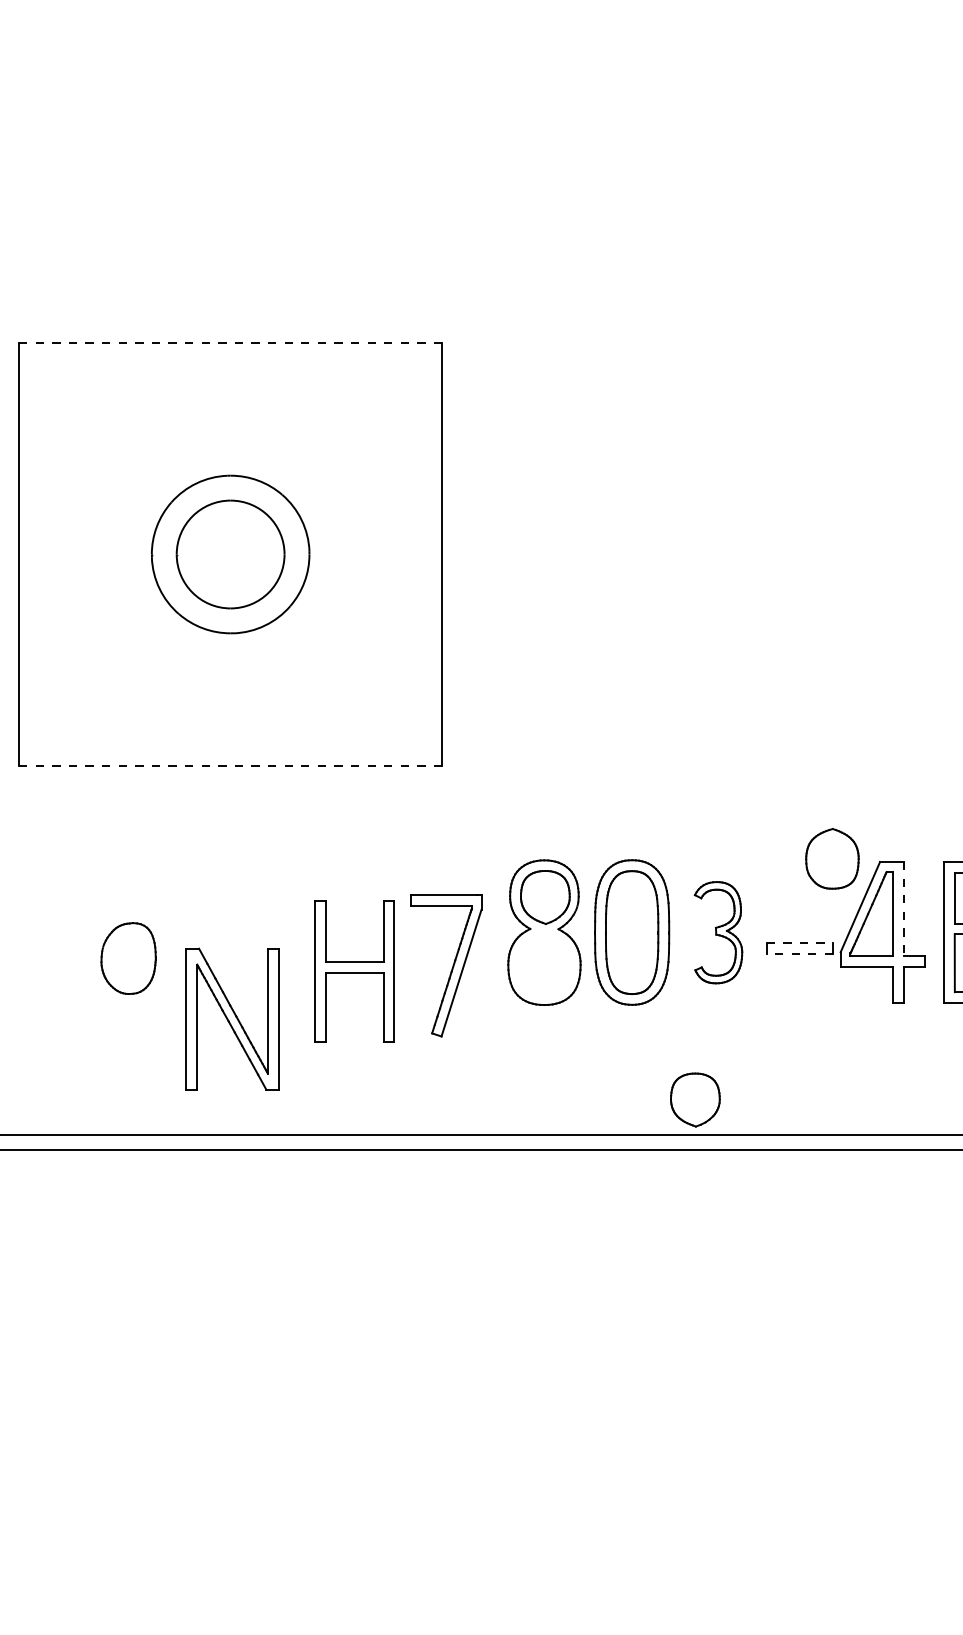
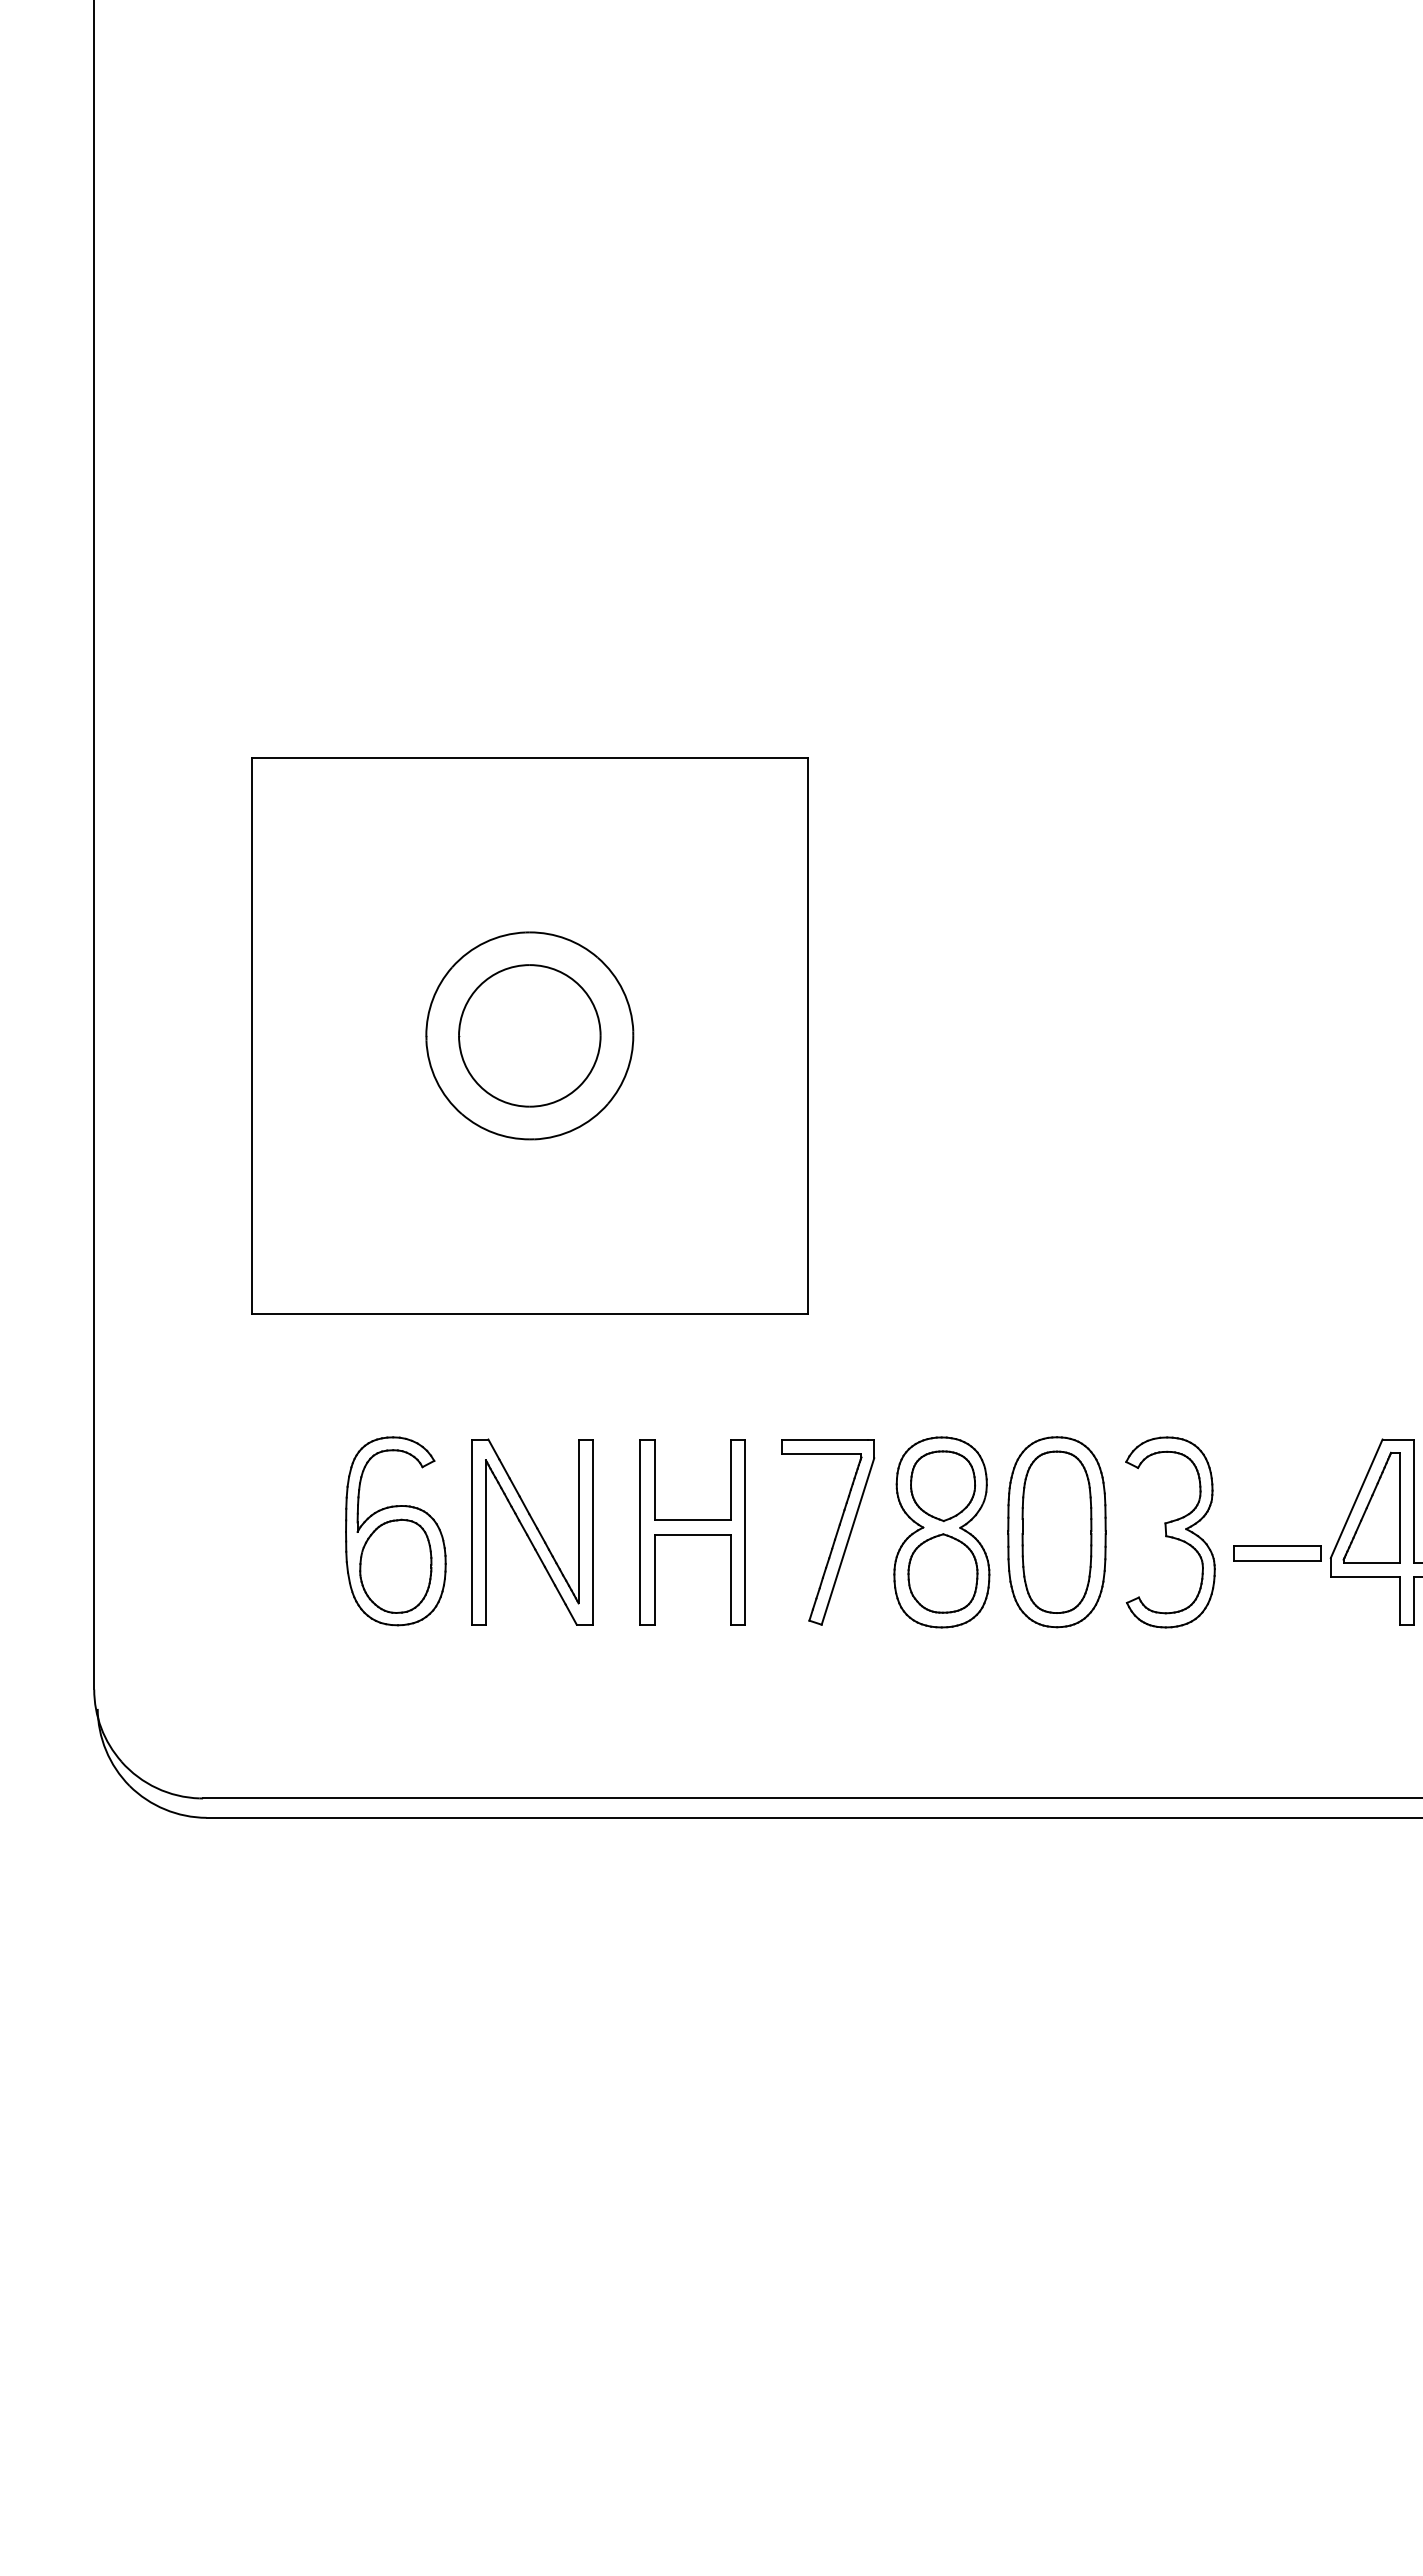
line: (230, 343) -> (529, 758), dashed -> solid
line: (230, 765) -> (529, 1313), dashed -> solid
part: (832, 858) -> (942, 1573), moved
line: (904, 909) -> (1414, 1501), dashed -> solid
part: (128, 931) -> (395, 1531), added
part: (718, 932) -> (1170, 1532), size x1.43
line: (800, 943) -> (1277, 1546), dashed -> solid
line: (800, 954) -> (1277, 1560), dashed -> solid
part: (452, 967) -> (835, 1534), moved
part: (354, 971) -> (692, 1532), moved
part: (232, 1018) -> (532, 1531), moved
part: (694, 1100) -> (1139, 1752), removed

